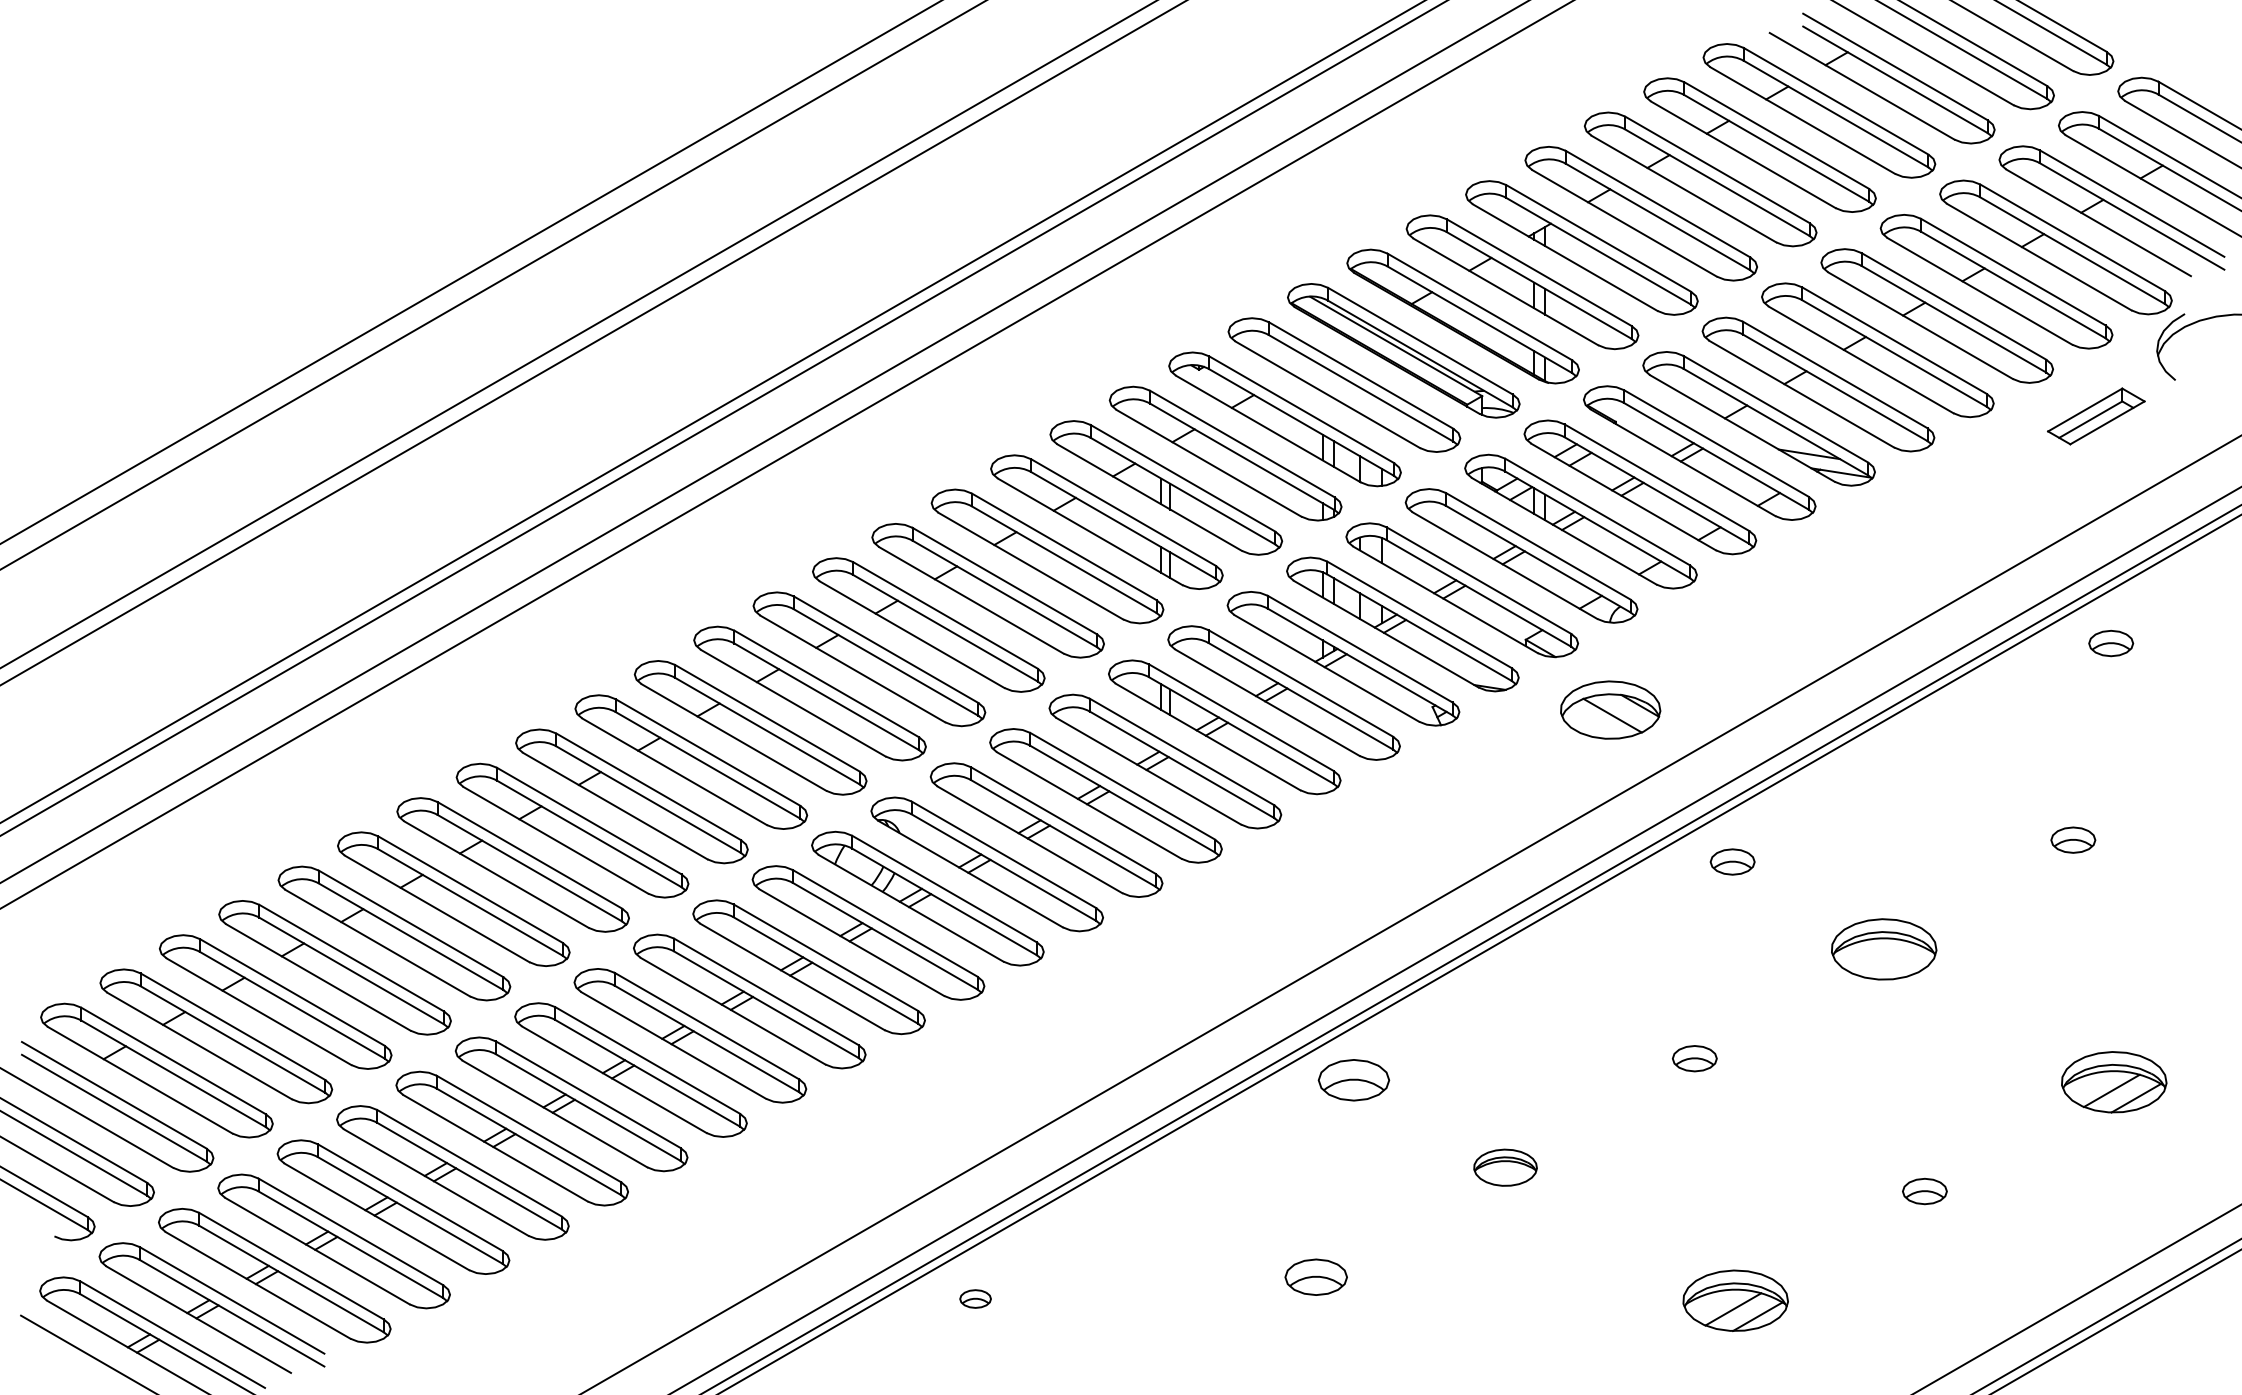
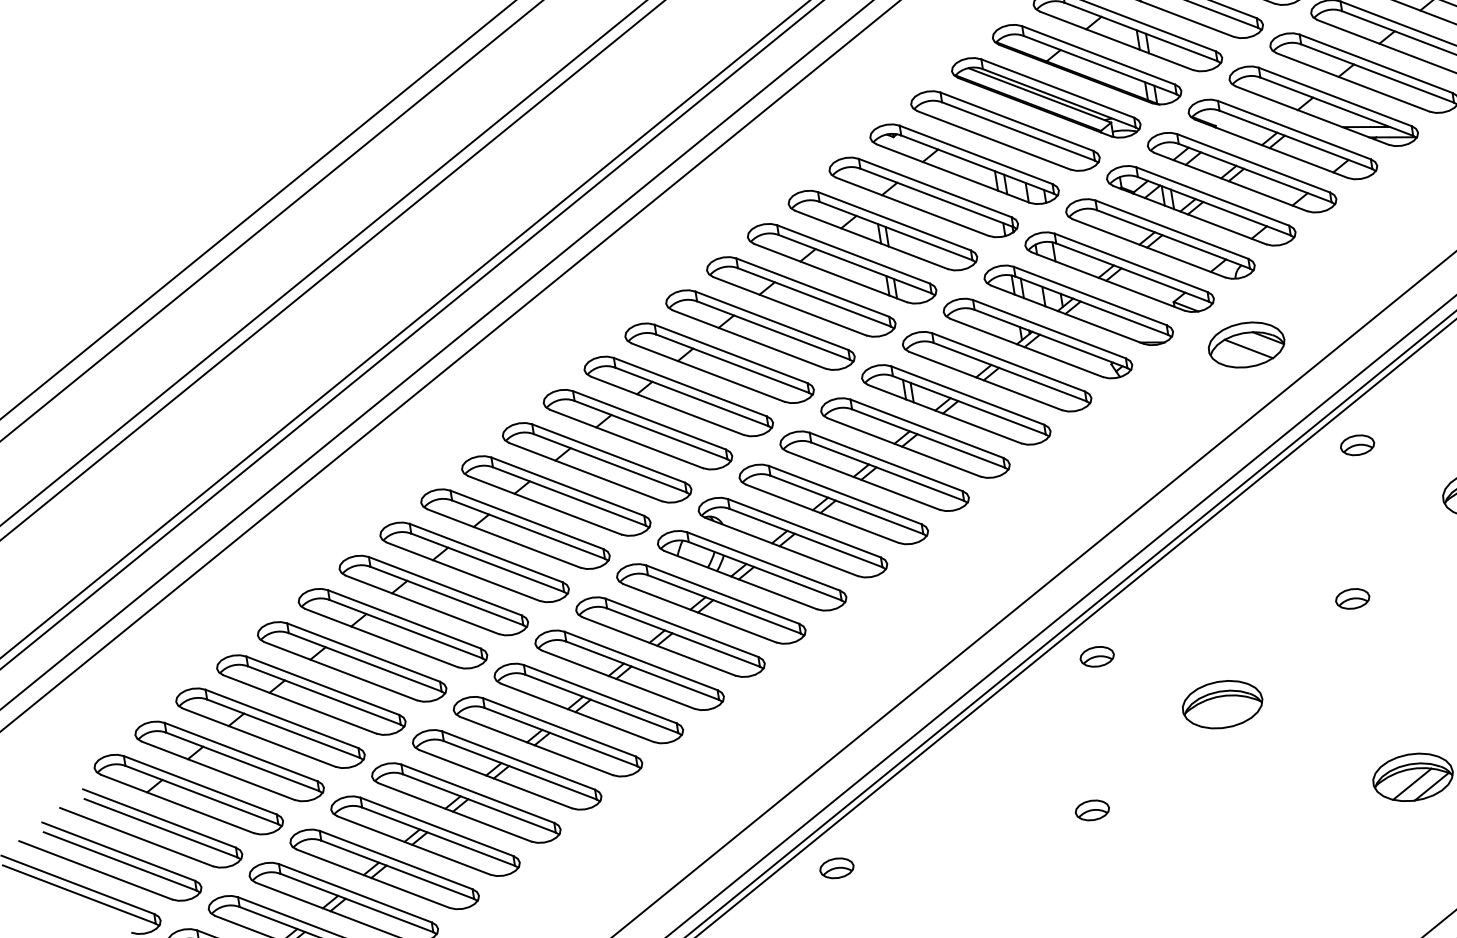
part: (1354, 1080) -> (1097, 656), size x0.62
part: (1505, 1167) -> (1222, 704), size x1.67
part: (1316, 1276) -> (1092, 809), size x0.71
part: (975, 1298) -> (836, 867), size x1.43

